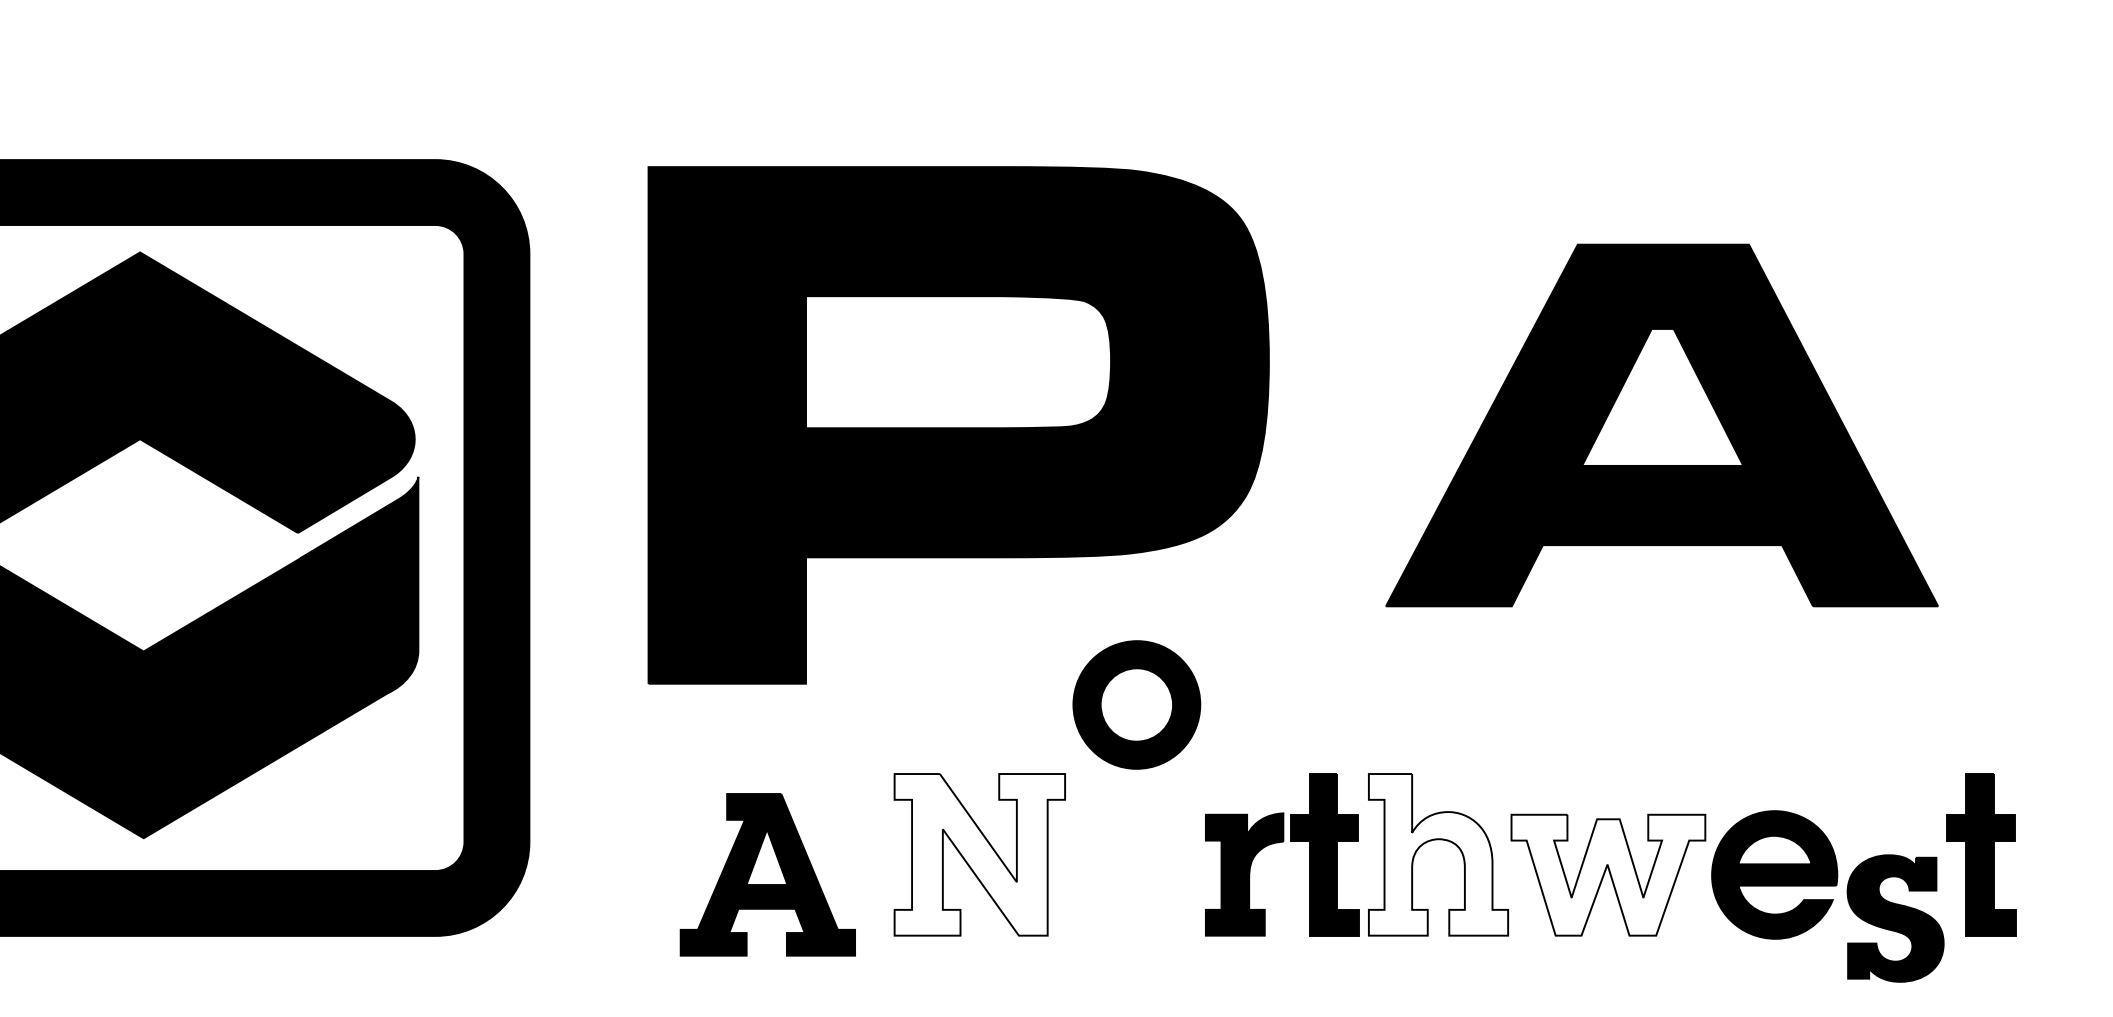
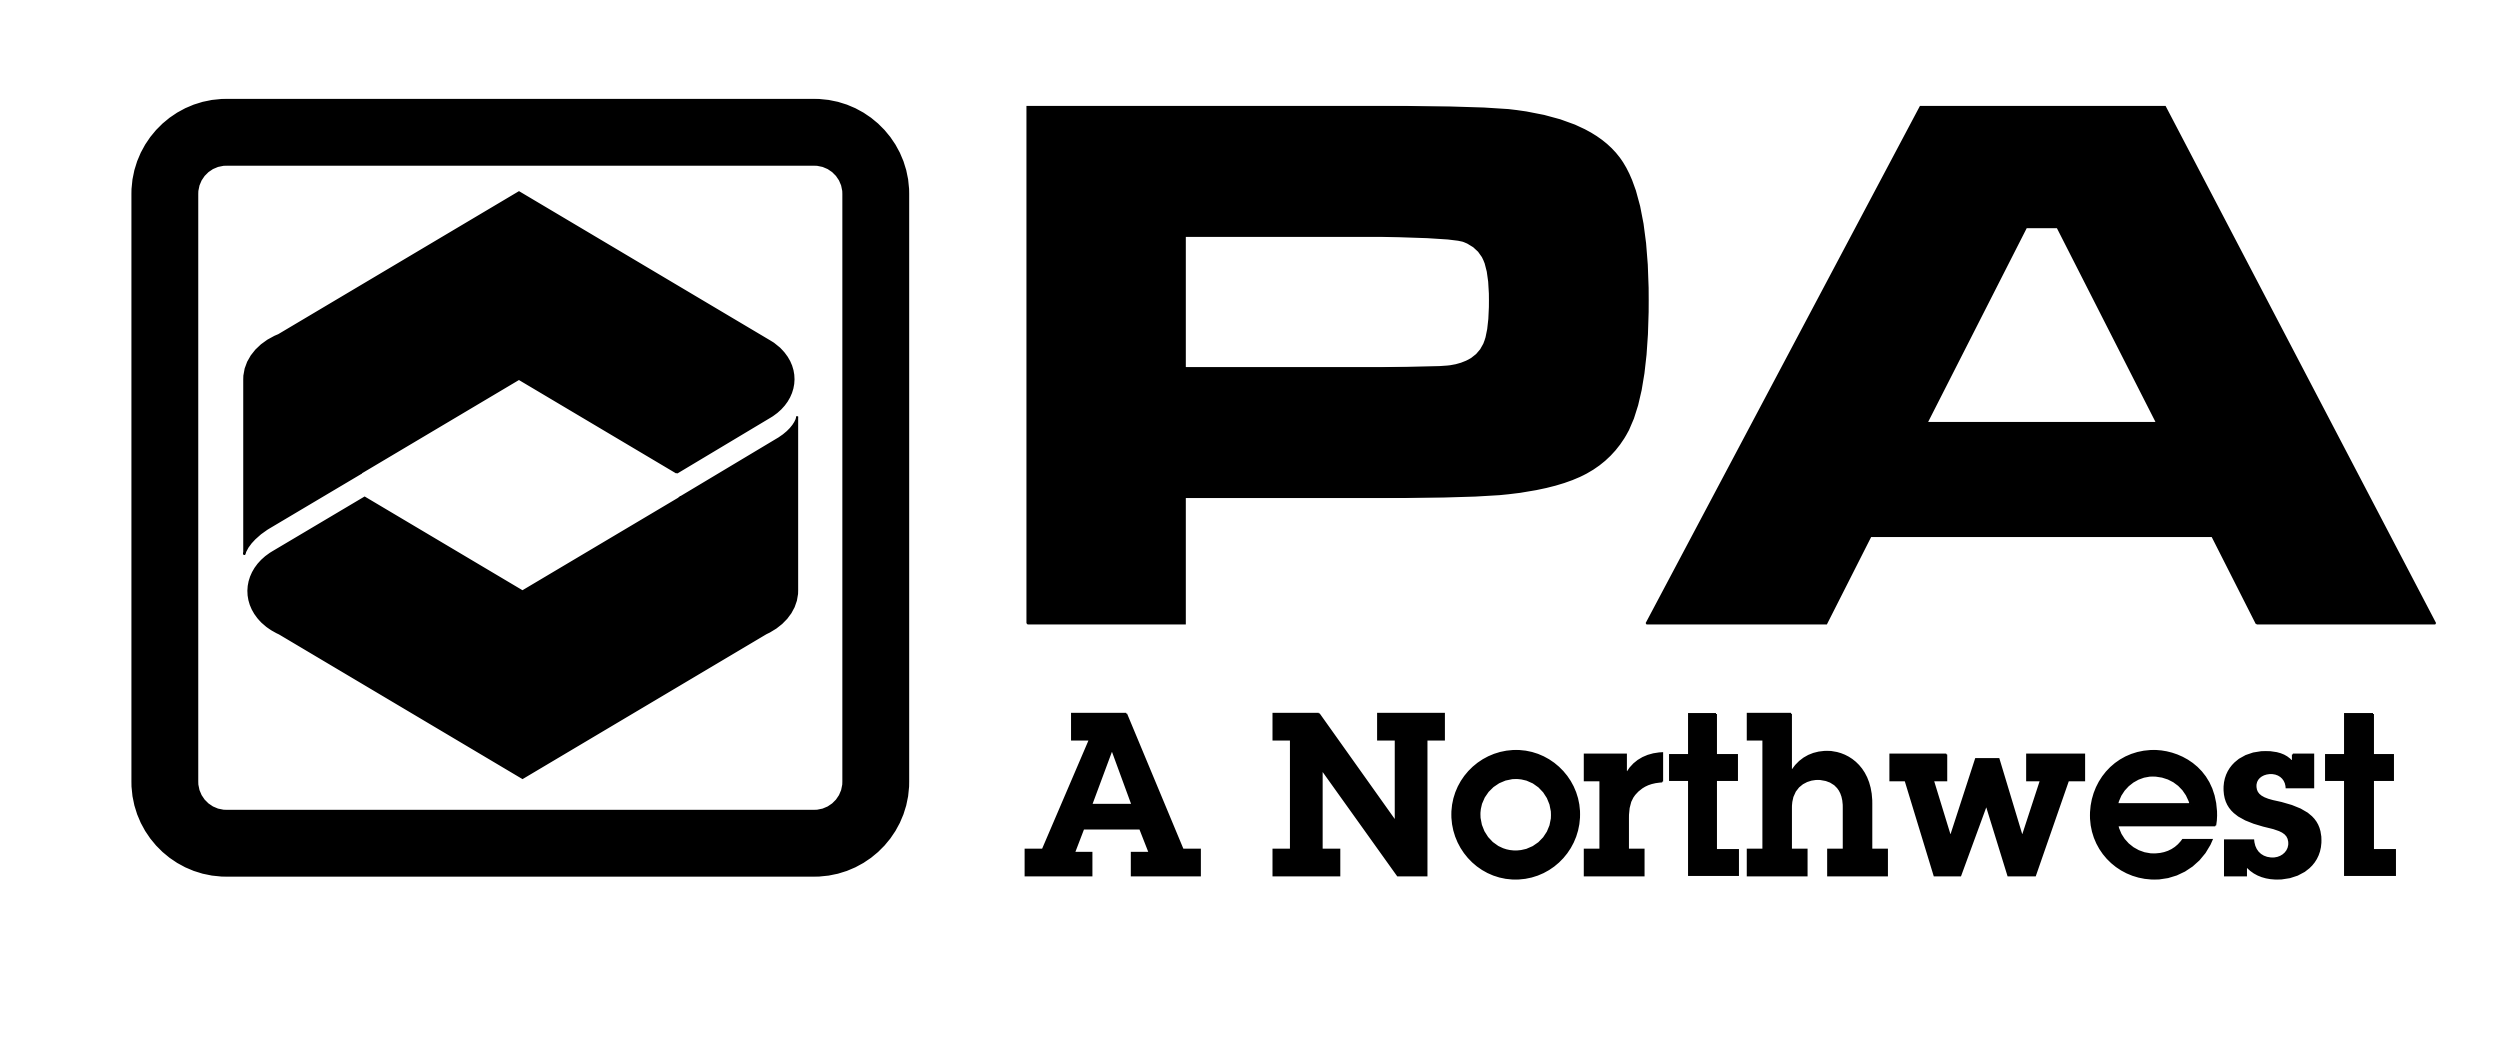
part: (1661, 425) -> (2040, 365), size x1.43
part: (1136, 704) -> (1515, 814), moved
fill: (979, 854) -> (1358, 794), added
fill: (1437, 854) -> (1816, 794), added
part: (767, 874) -> (1112, 794), moved
fill: (1608, 874) -> (1987, 814), added
part: (1895, 918) -> (2272, 815), moved

